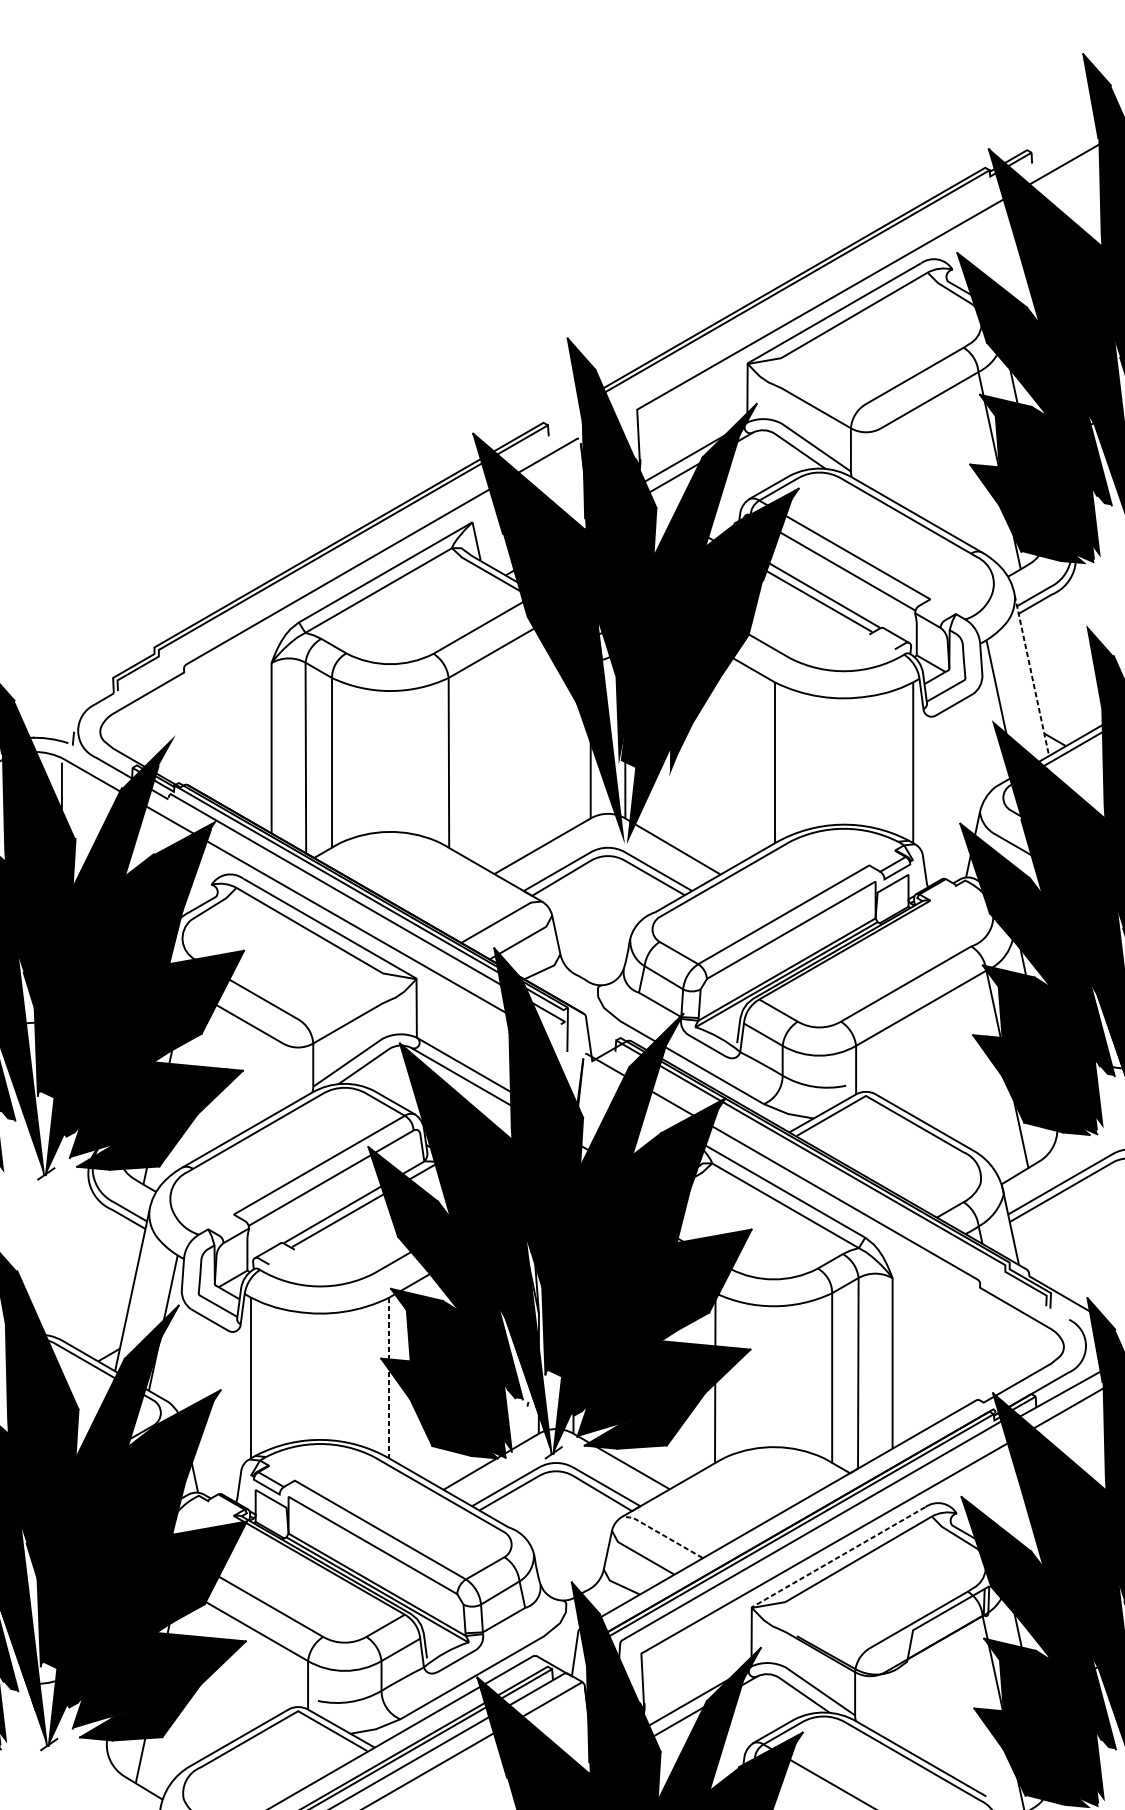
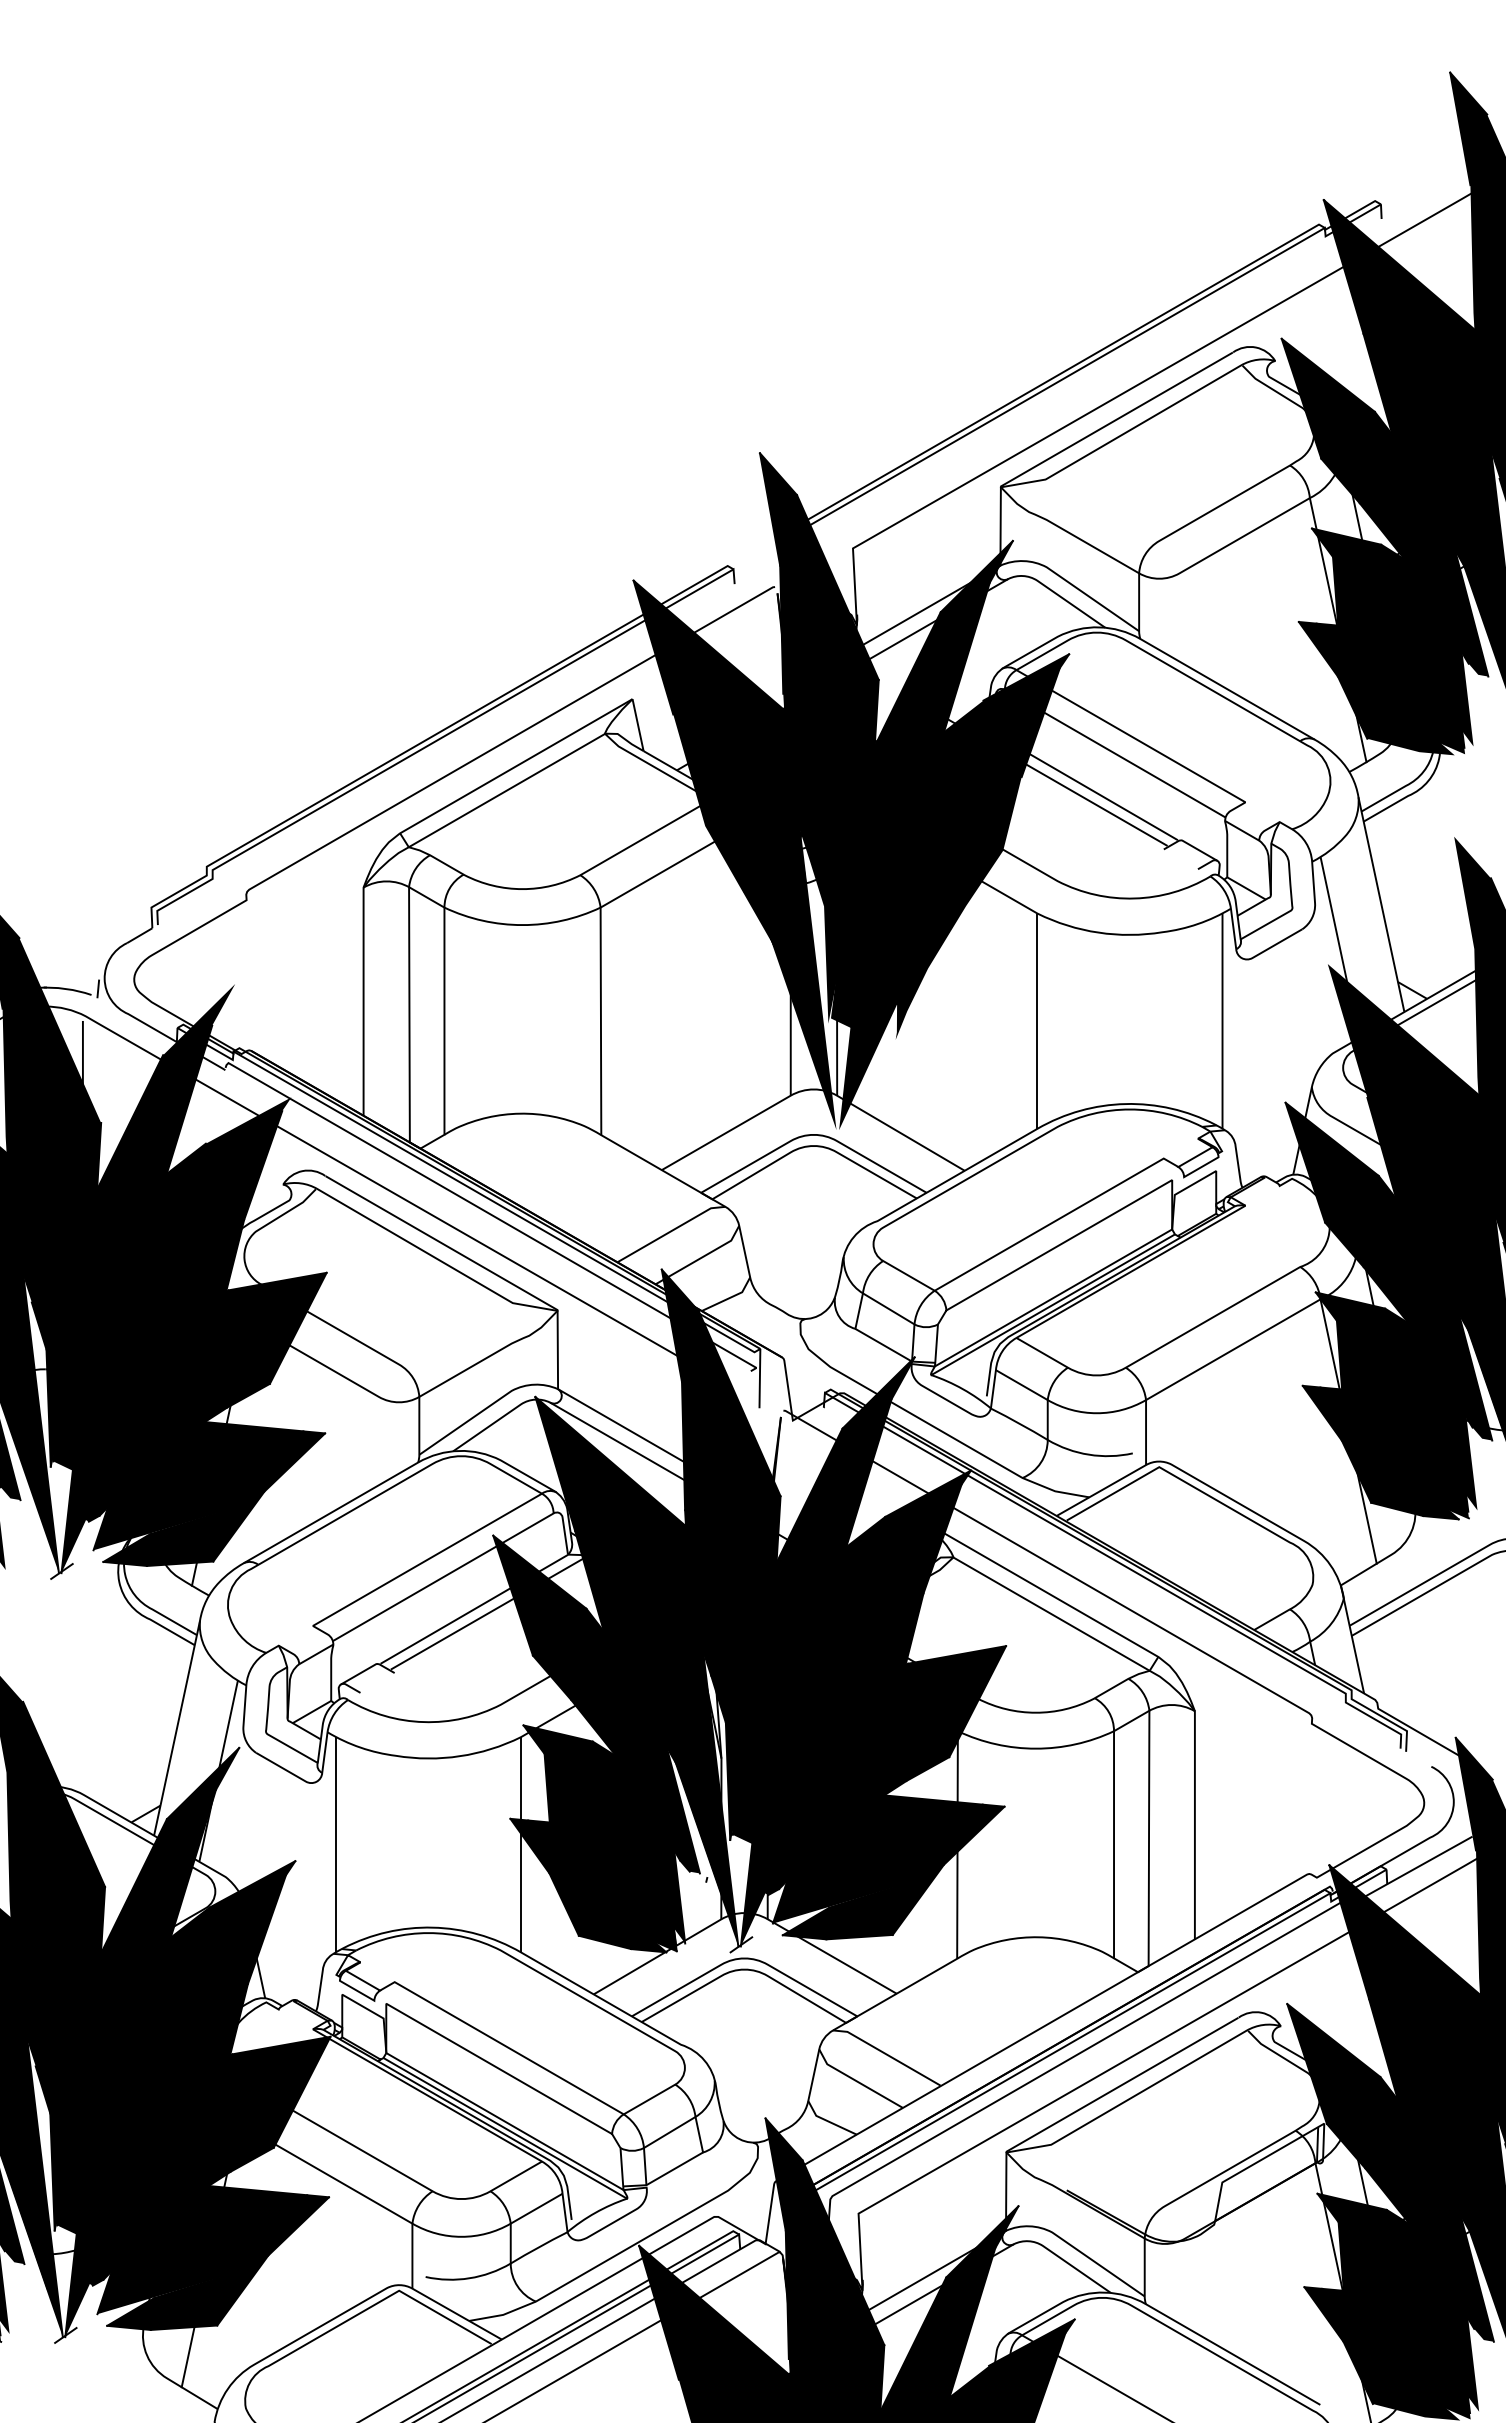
line: (1031, 675) -> (1381, 904), dashed -> solid
line: (389, 1377) -> (521, 1844), dashed -> solid
line: (662, 1534) -> (887, 2054), dashed -> solid
line: (837, 1557) -> (1121, 2085), dashed -> solid

